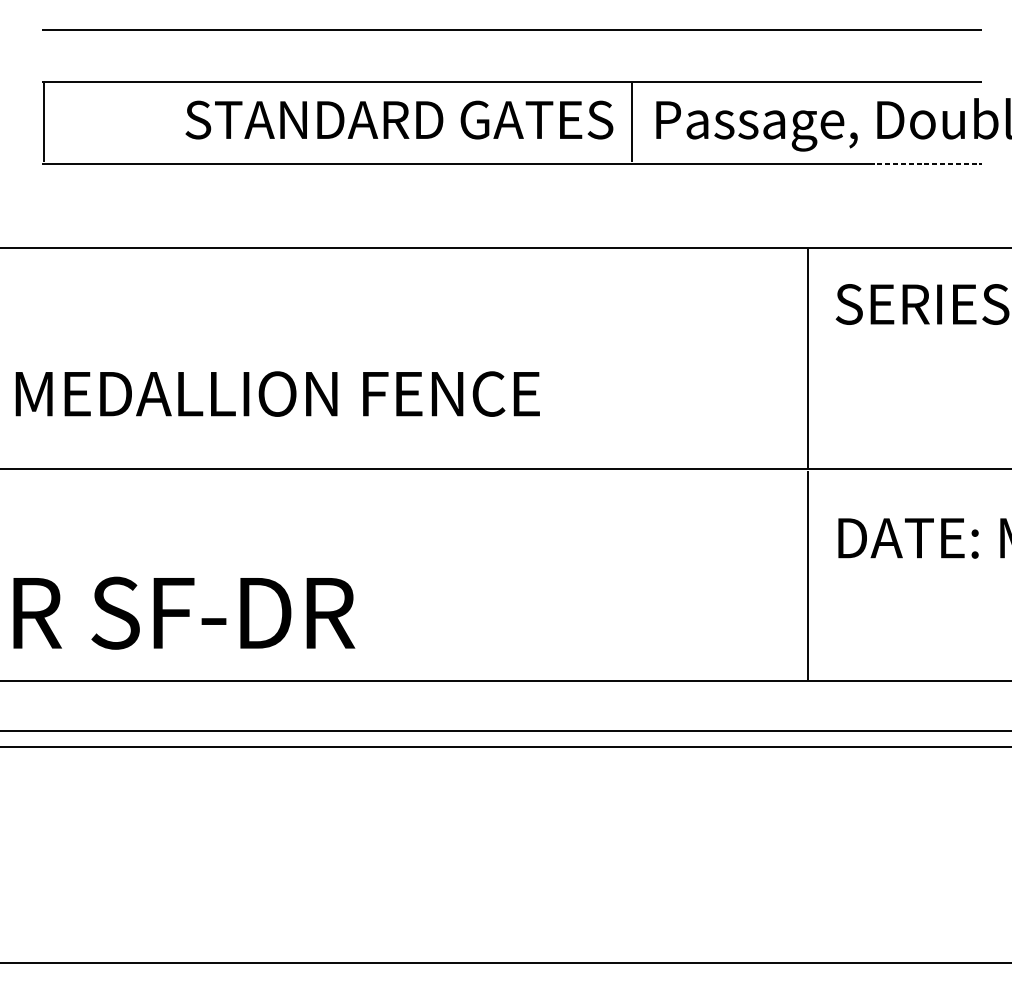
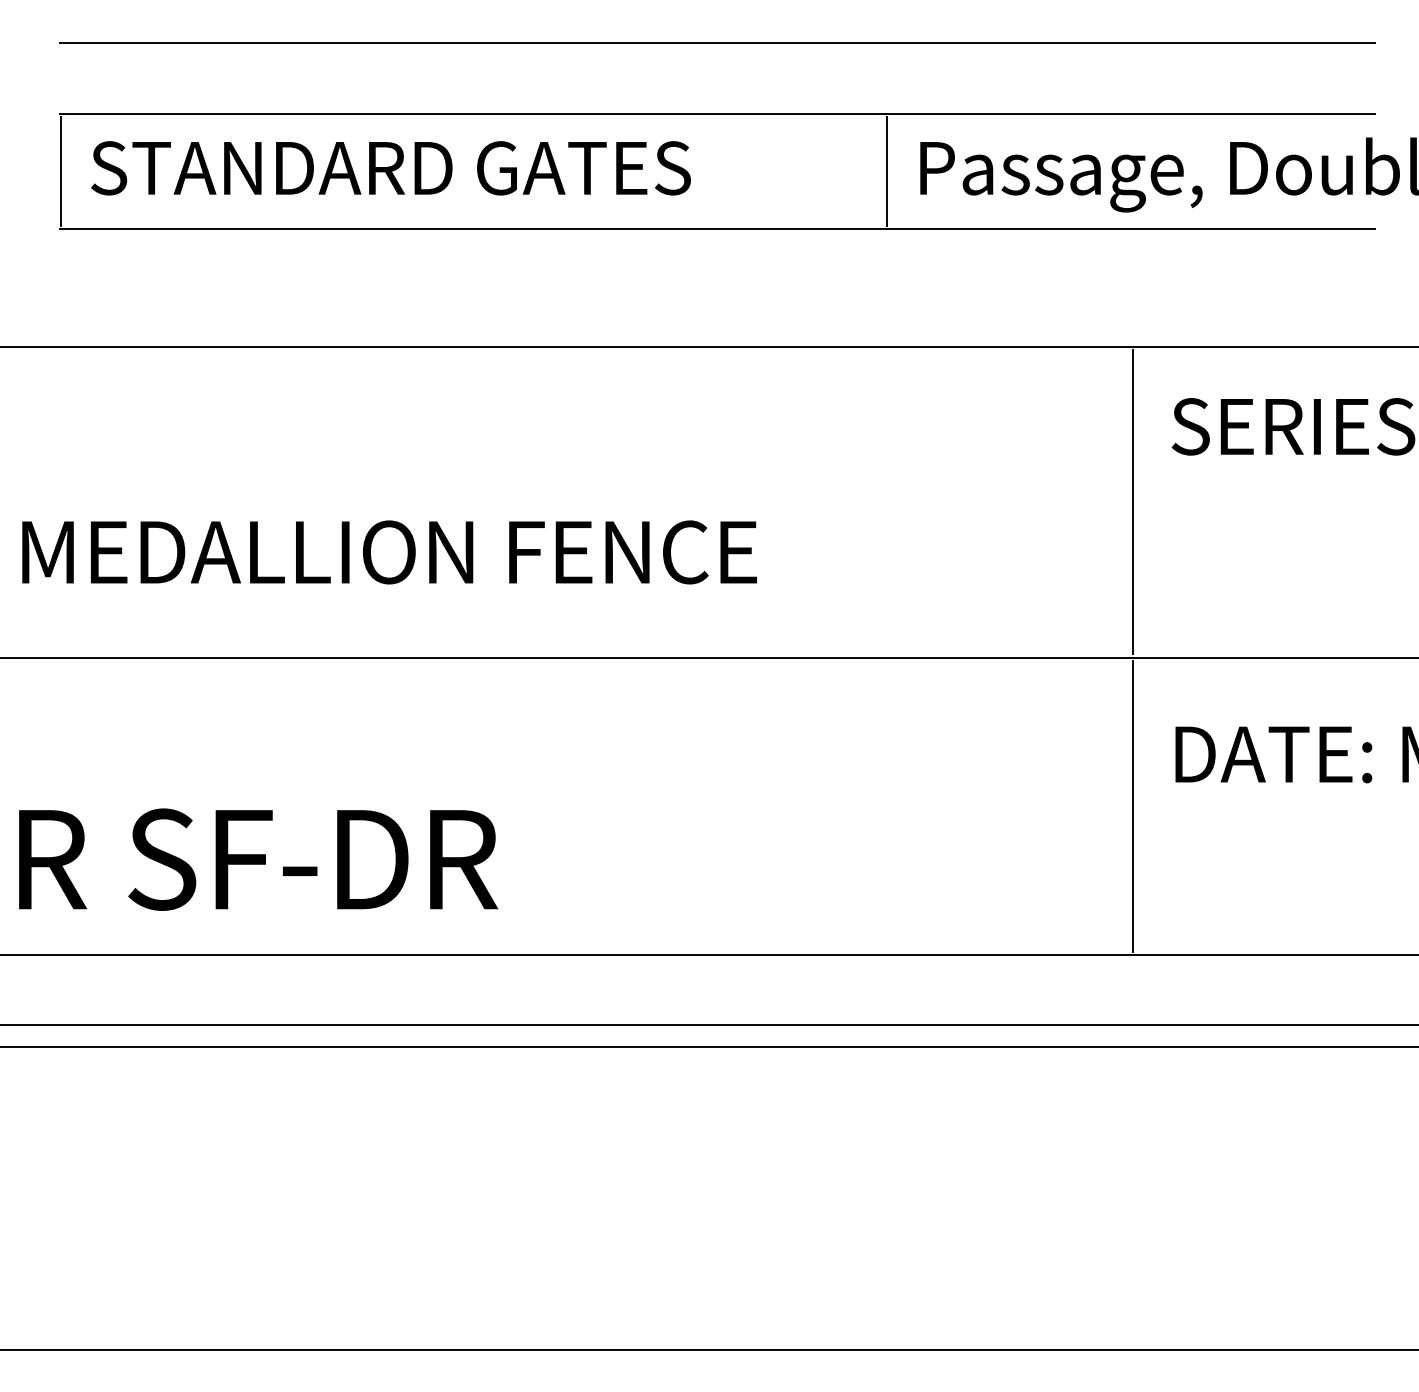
text: (399, 120) -> (390, 168), moved
line: (925, 163) -> (1297, 229), dashed -> solid

